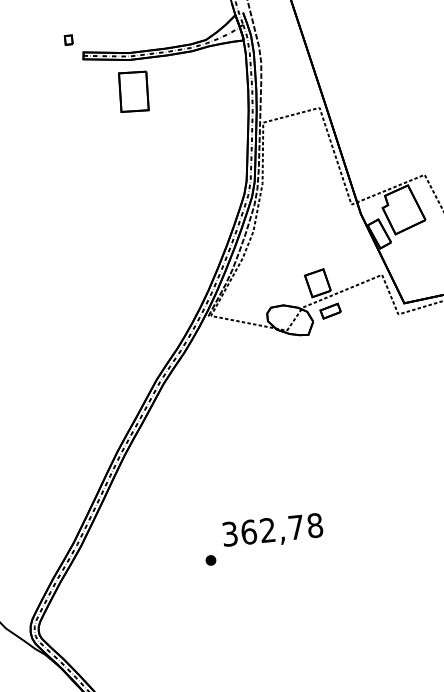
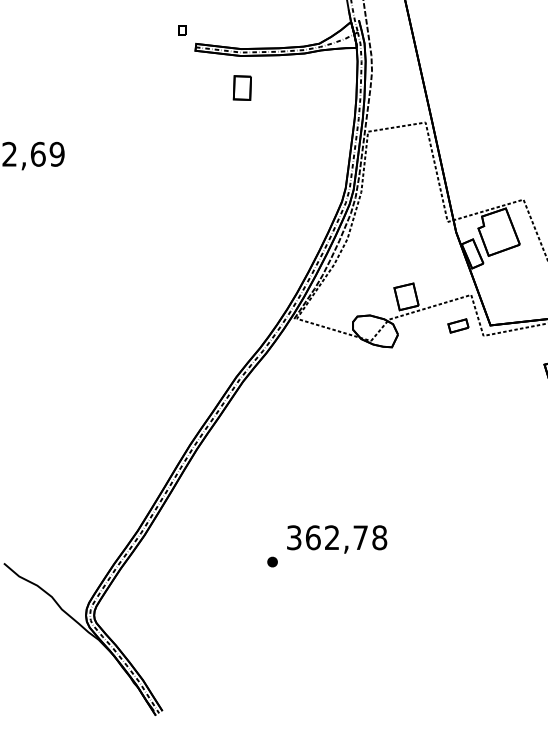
part: (133, 91) -> (242, 87), size x0.6
part: (330, 310) -> (458, 325), moved

